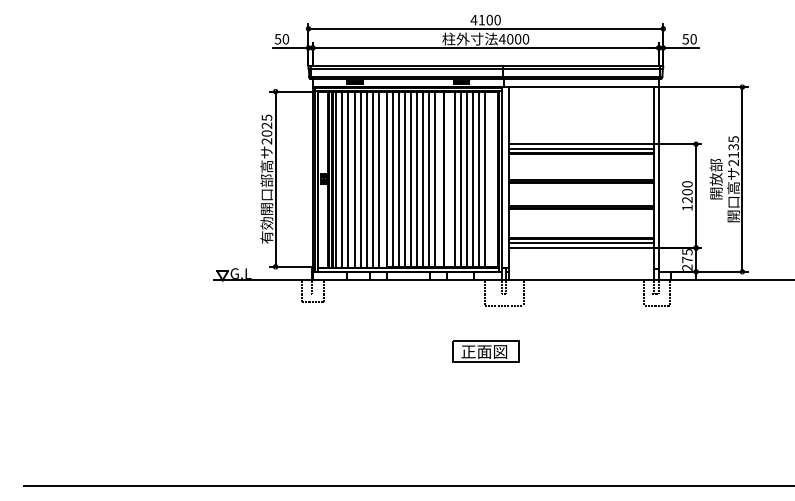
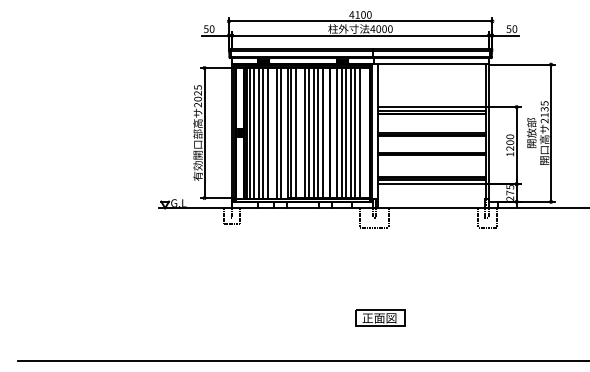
line: (367, 179) -> (272, 133), removed
line: (404, 179) -> (300, 133), removed
part: (485, 350) -> (380, 317), moved

